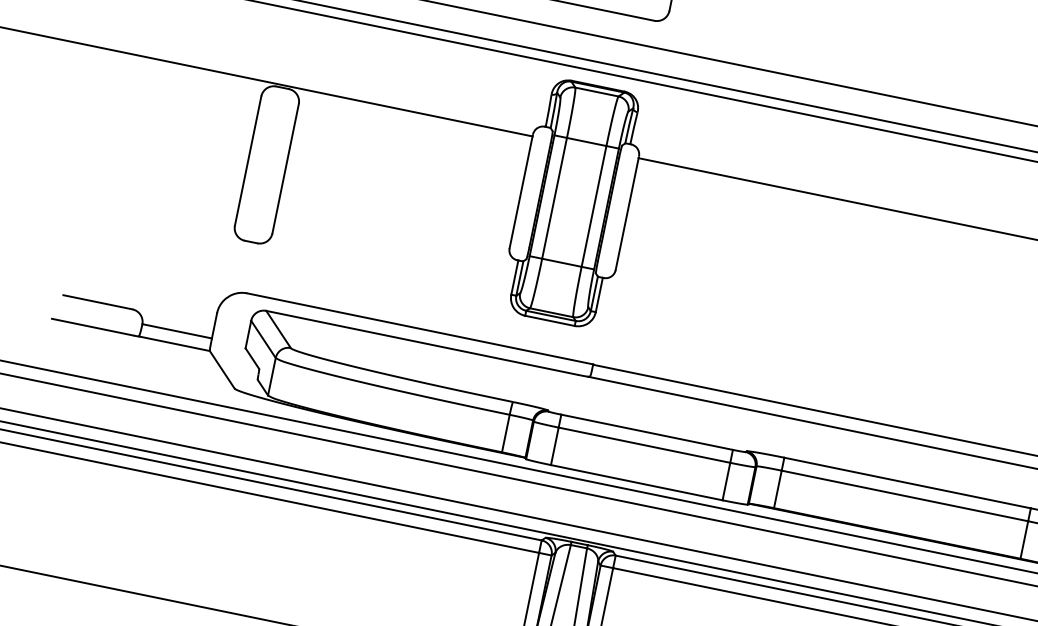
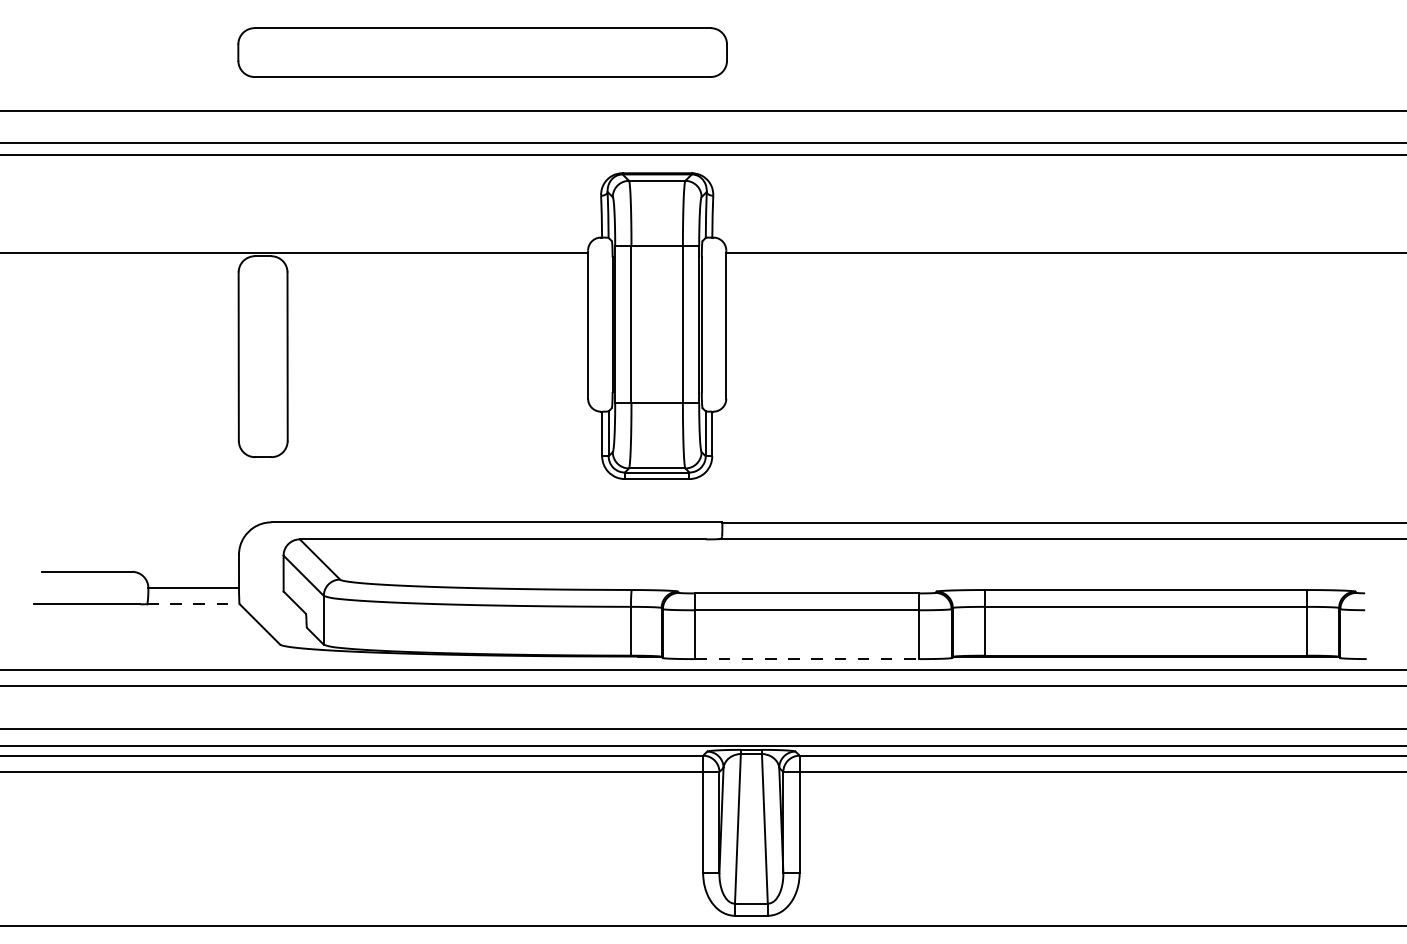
line: (174, 344) -> (193, 604), solid -> dashed
line: (636, 483) -> (807, 659), solid -> dashed

